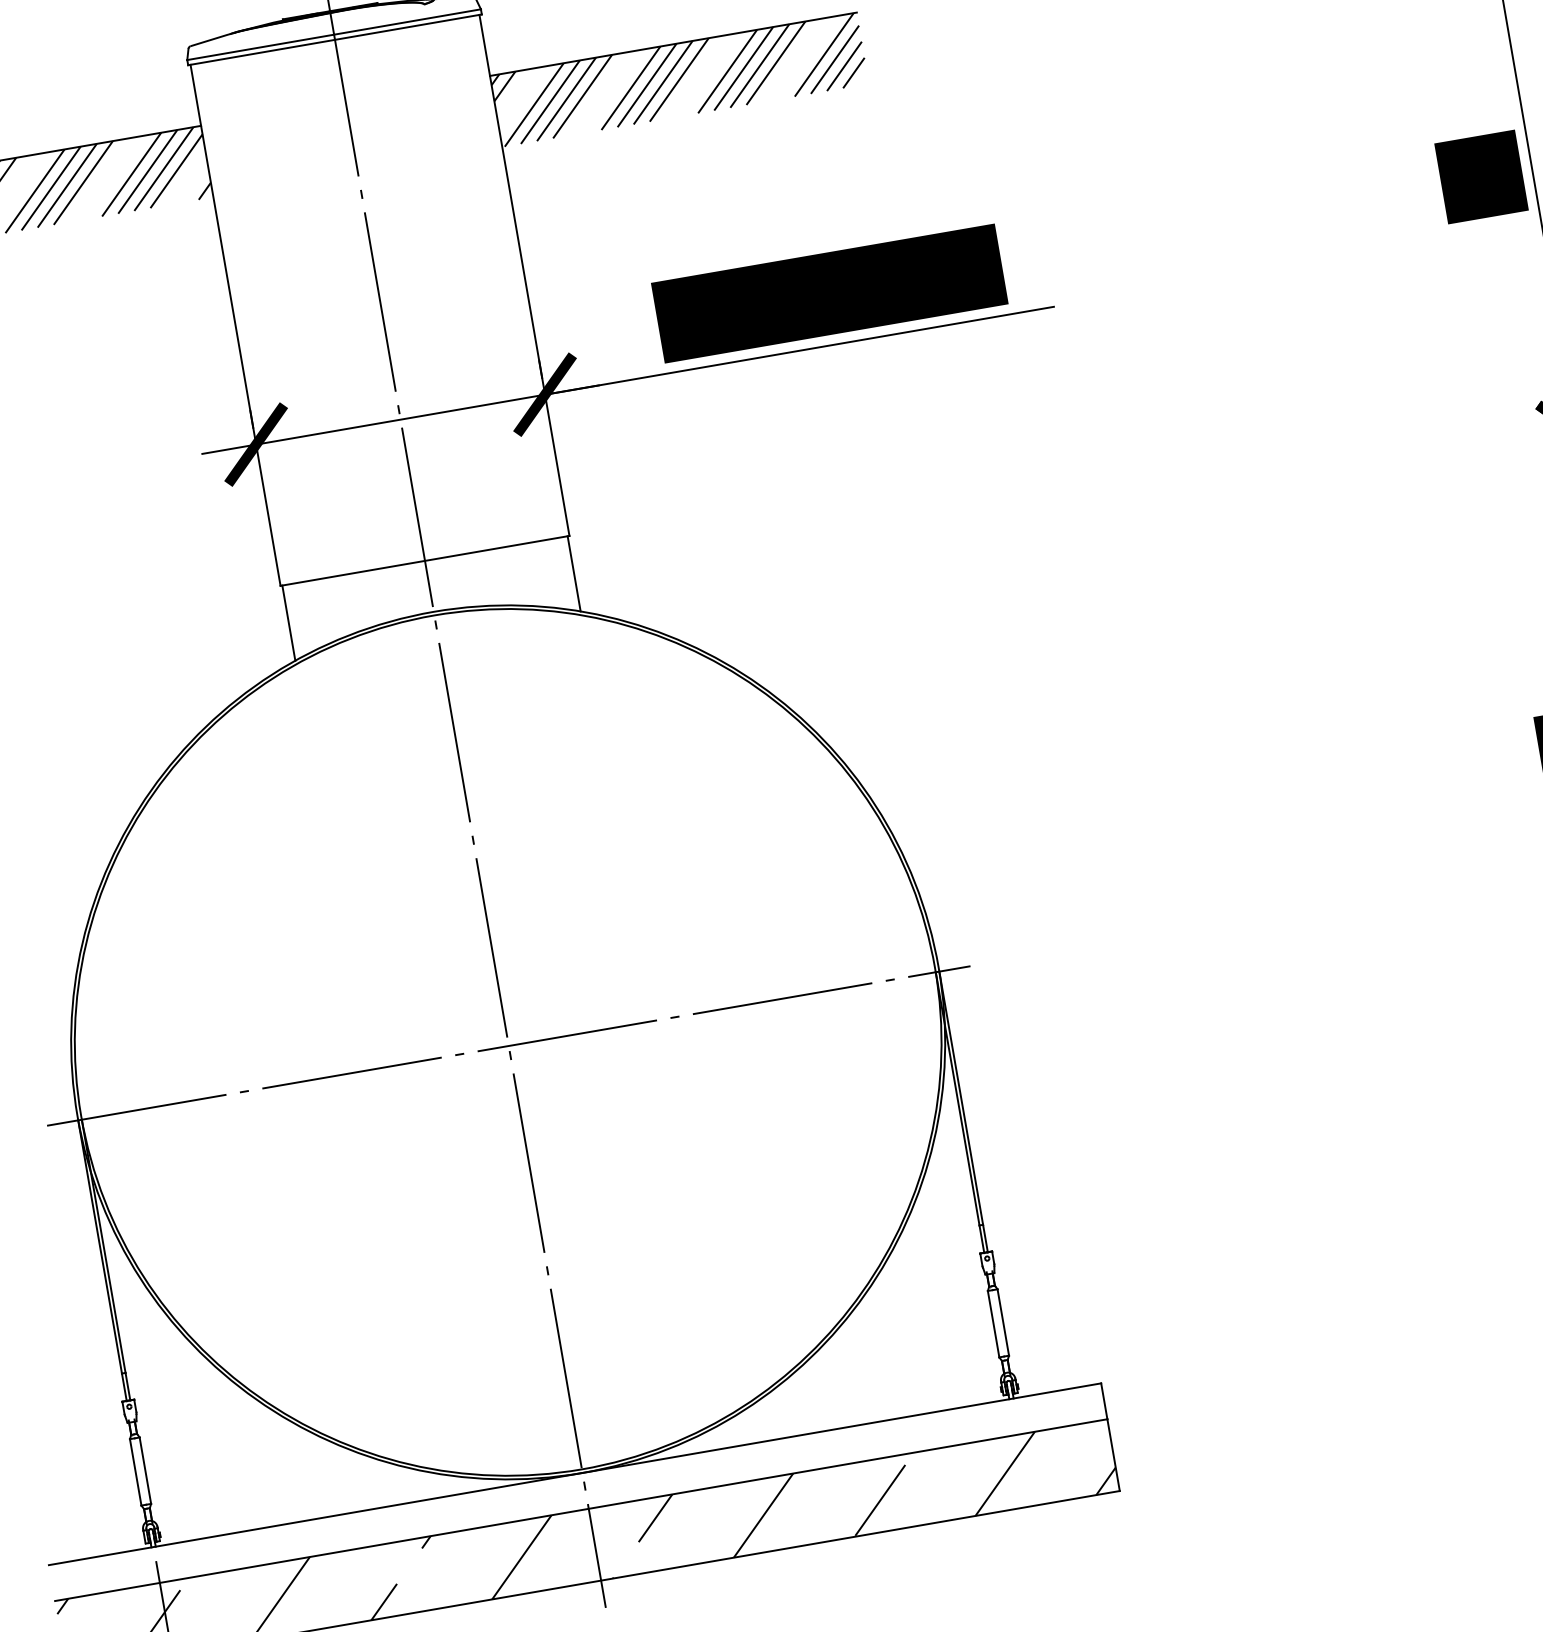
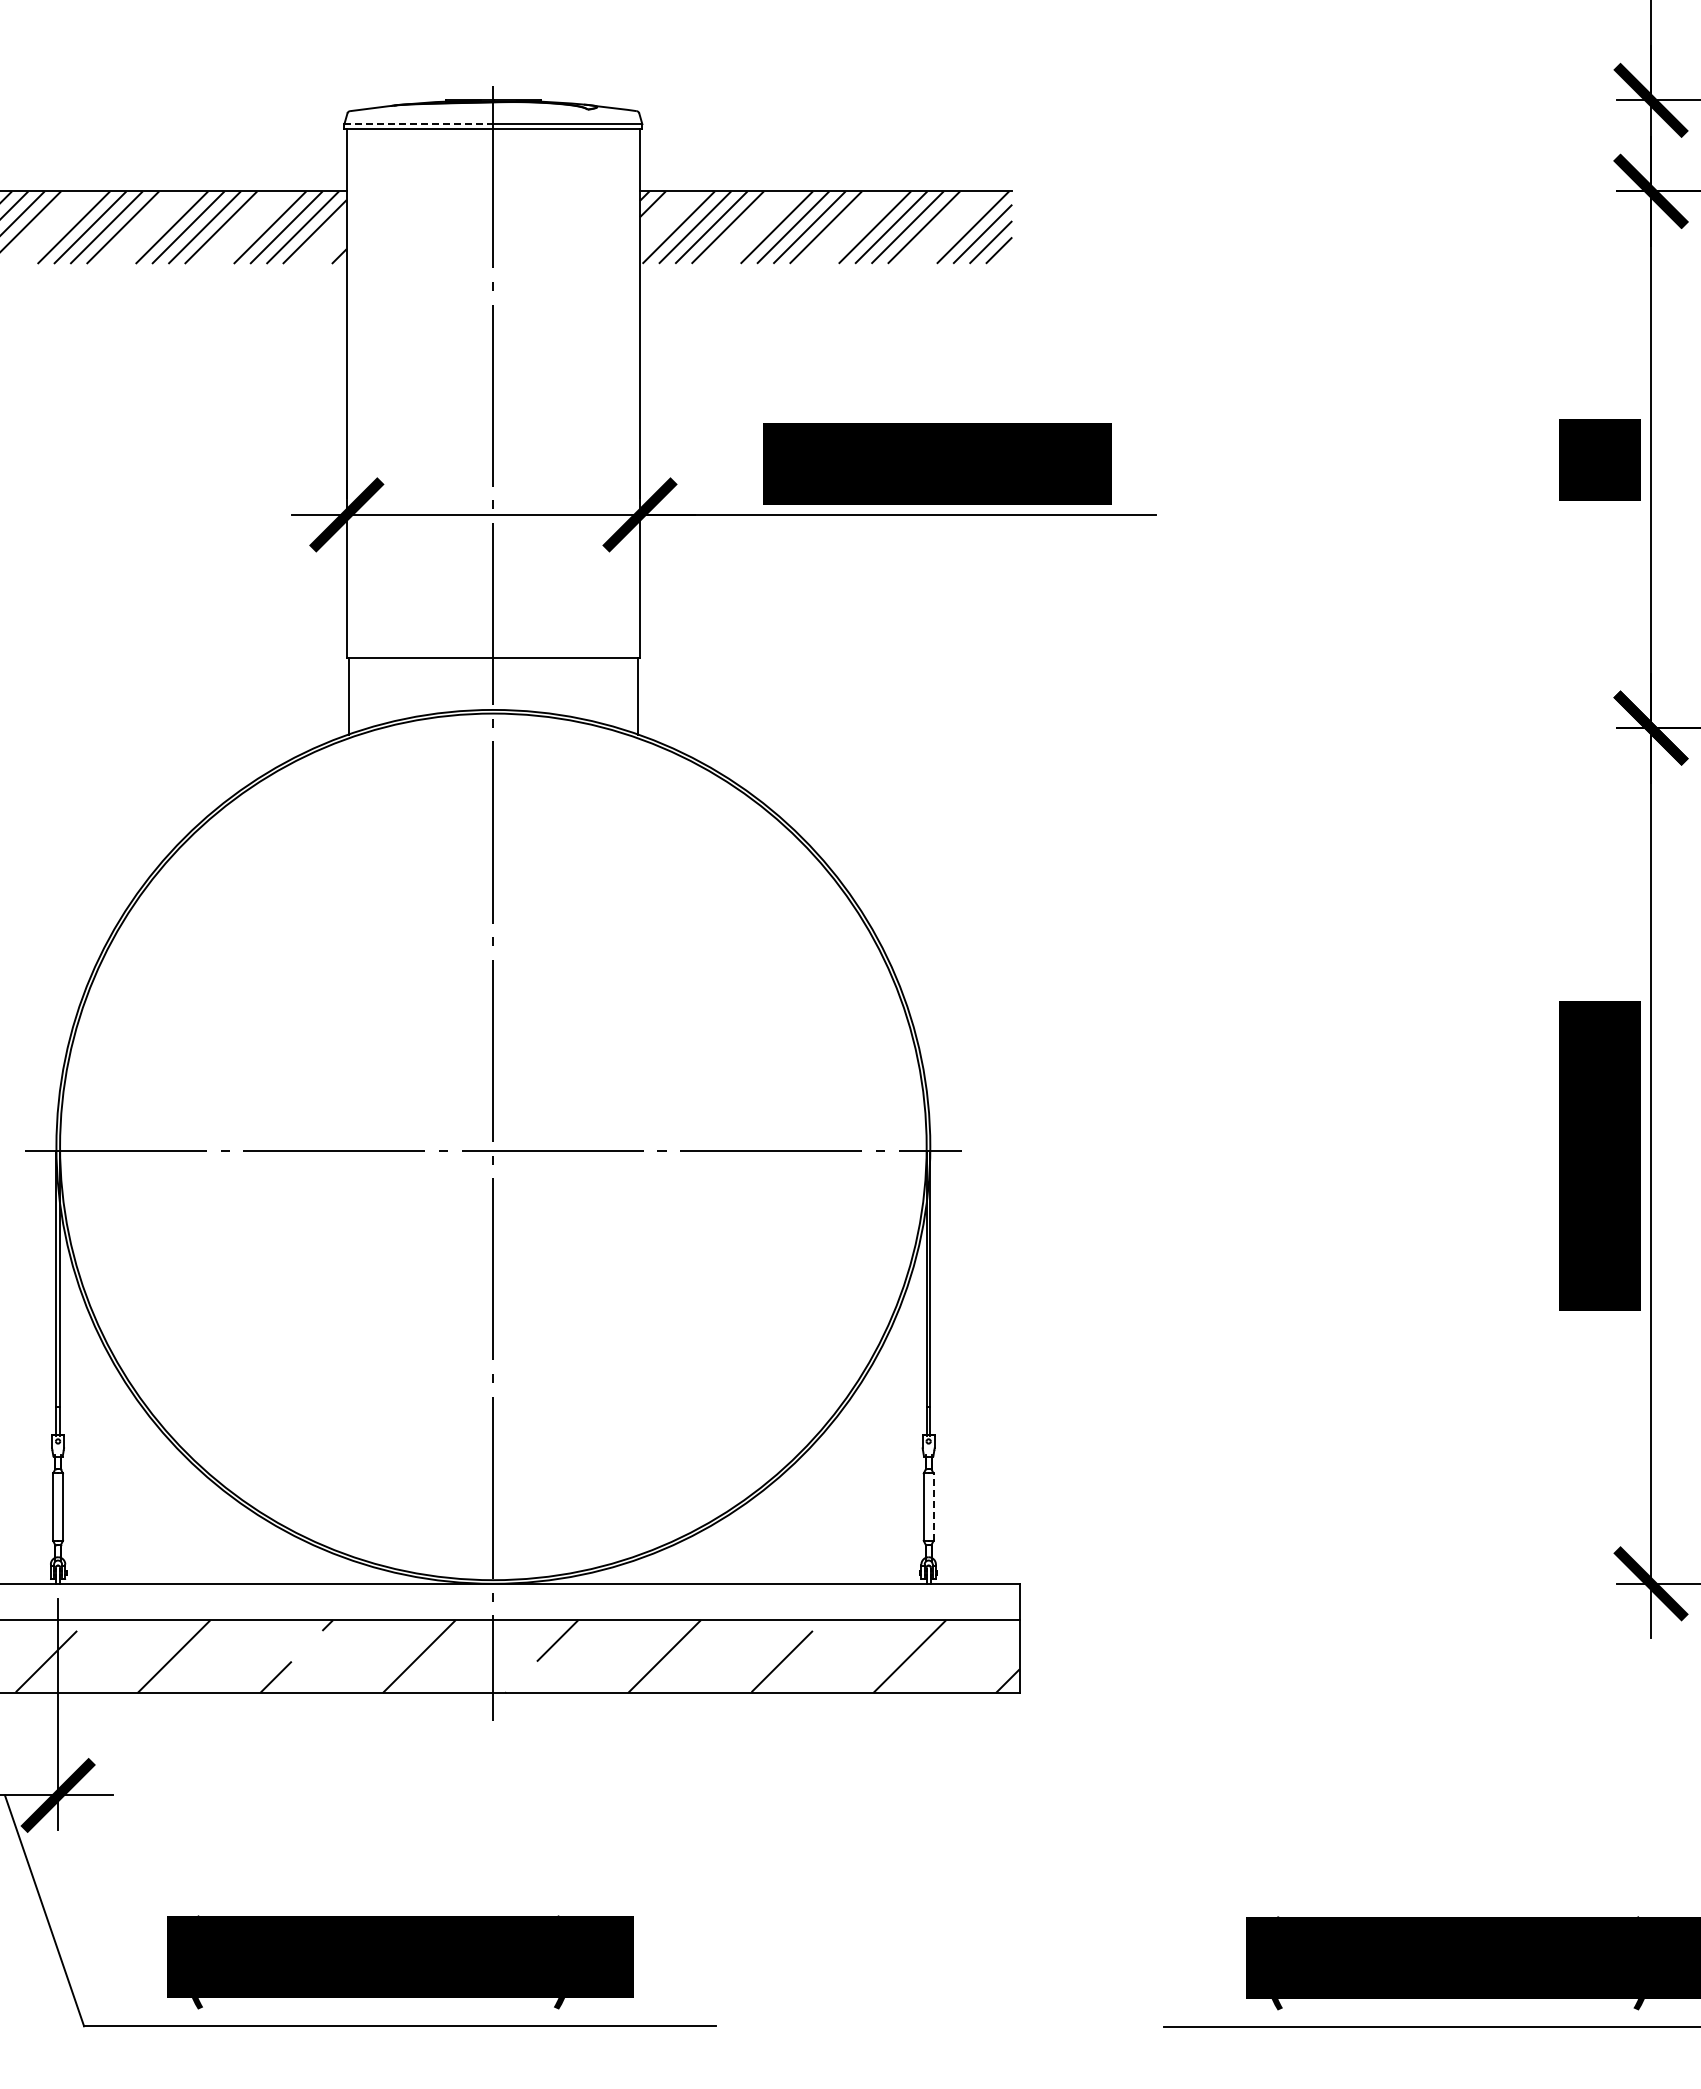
line: (261, 47) -> (419, 124), solid -> dashed
line: (1003, 1322) -> (933, 1507), solid -> dashed

